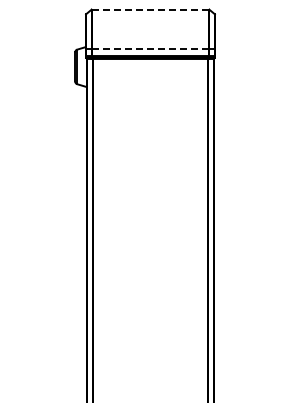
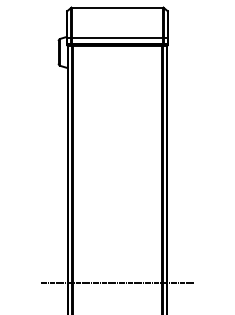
line: (150, 9) -> (117, 7), dashed -> solid
line: (150, 48) -> (117, 37), dashed -> solid
line: (150, 362) -> (117, 283), added

